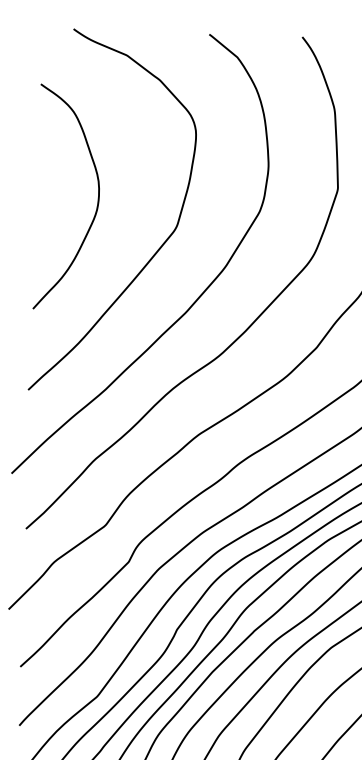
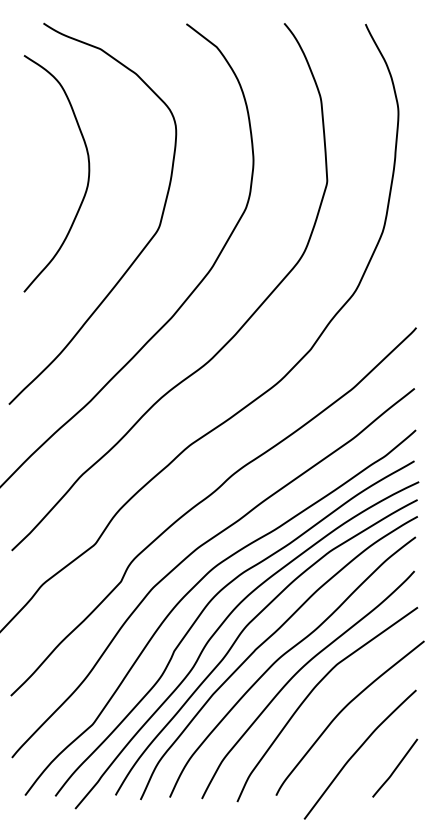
curve: (97, 203) -> (87, 178), moved

